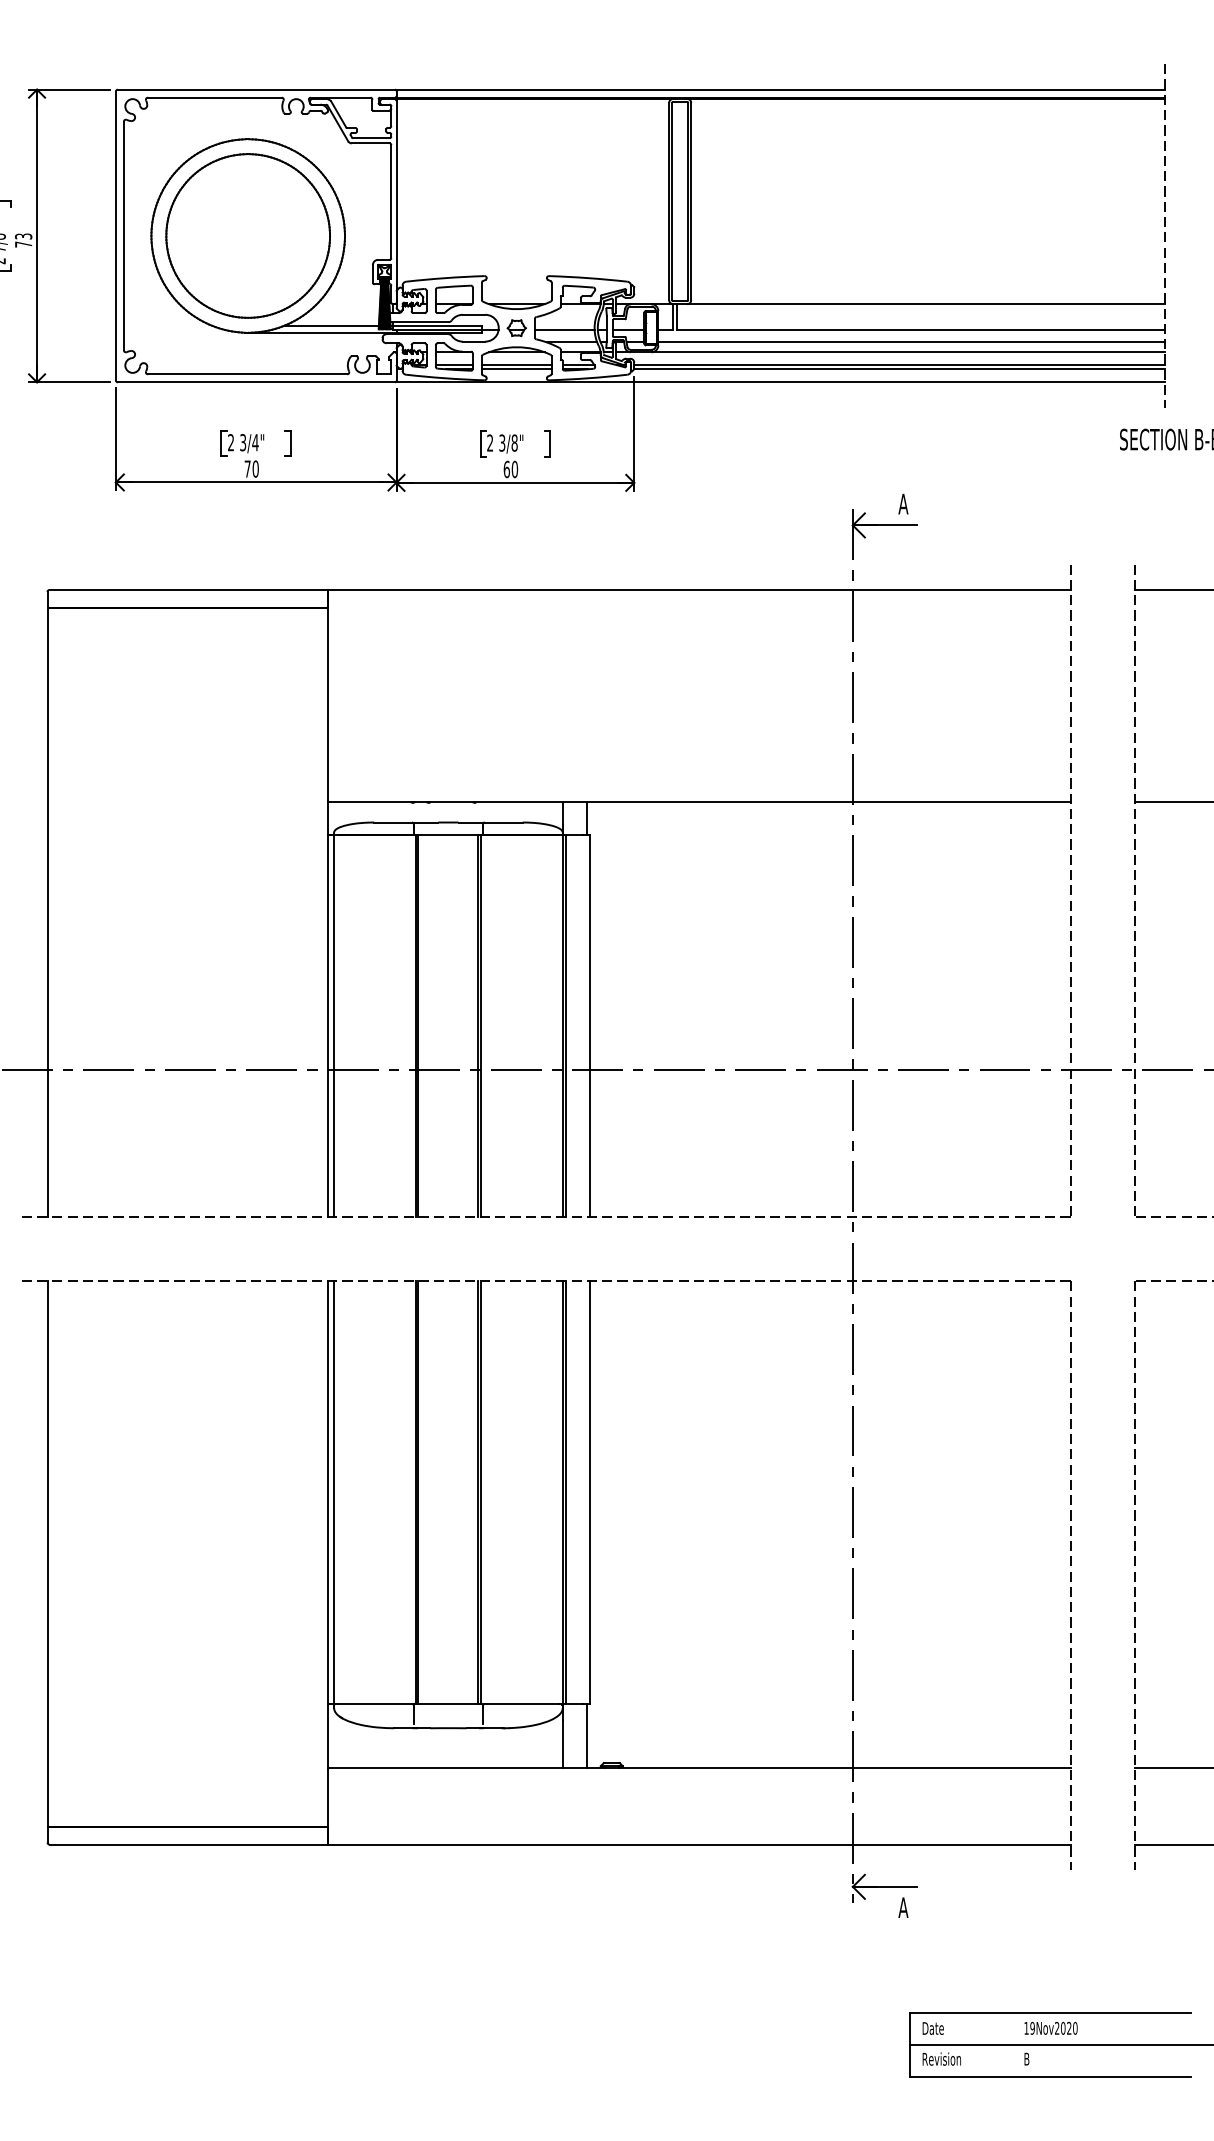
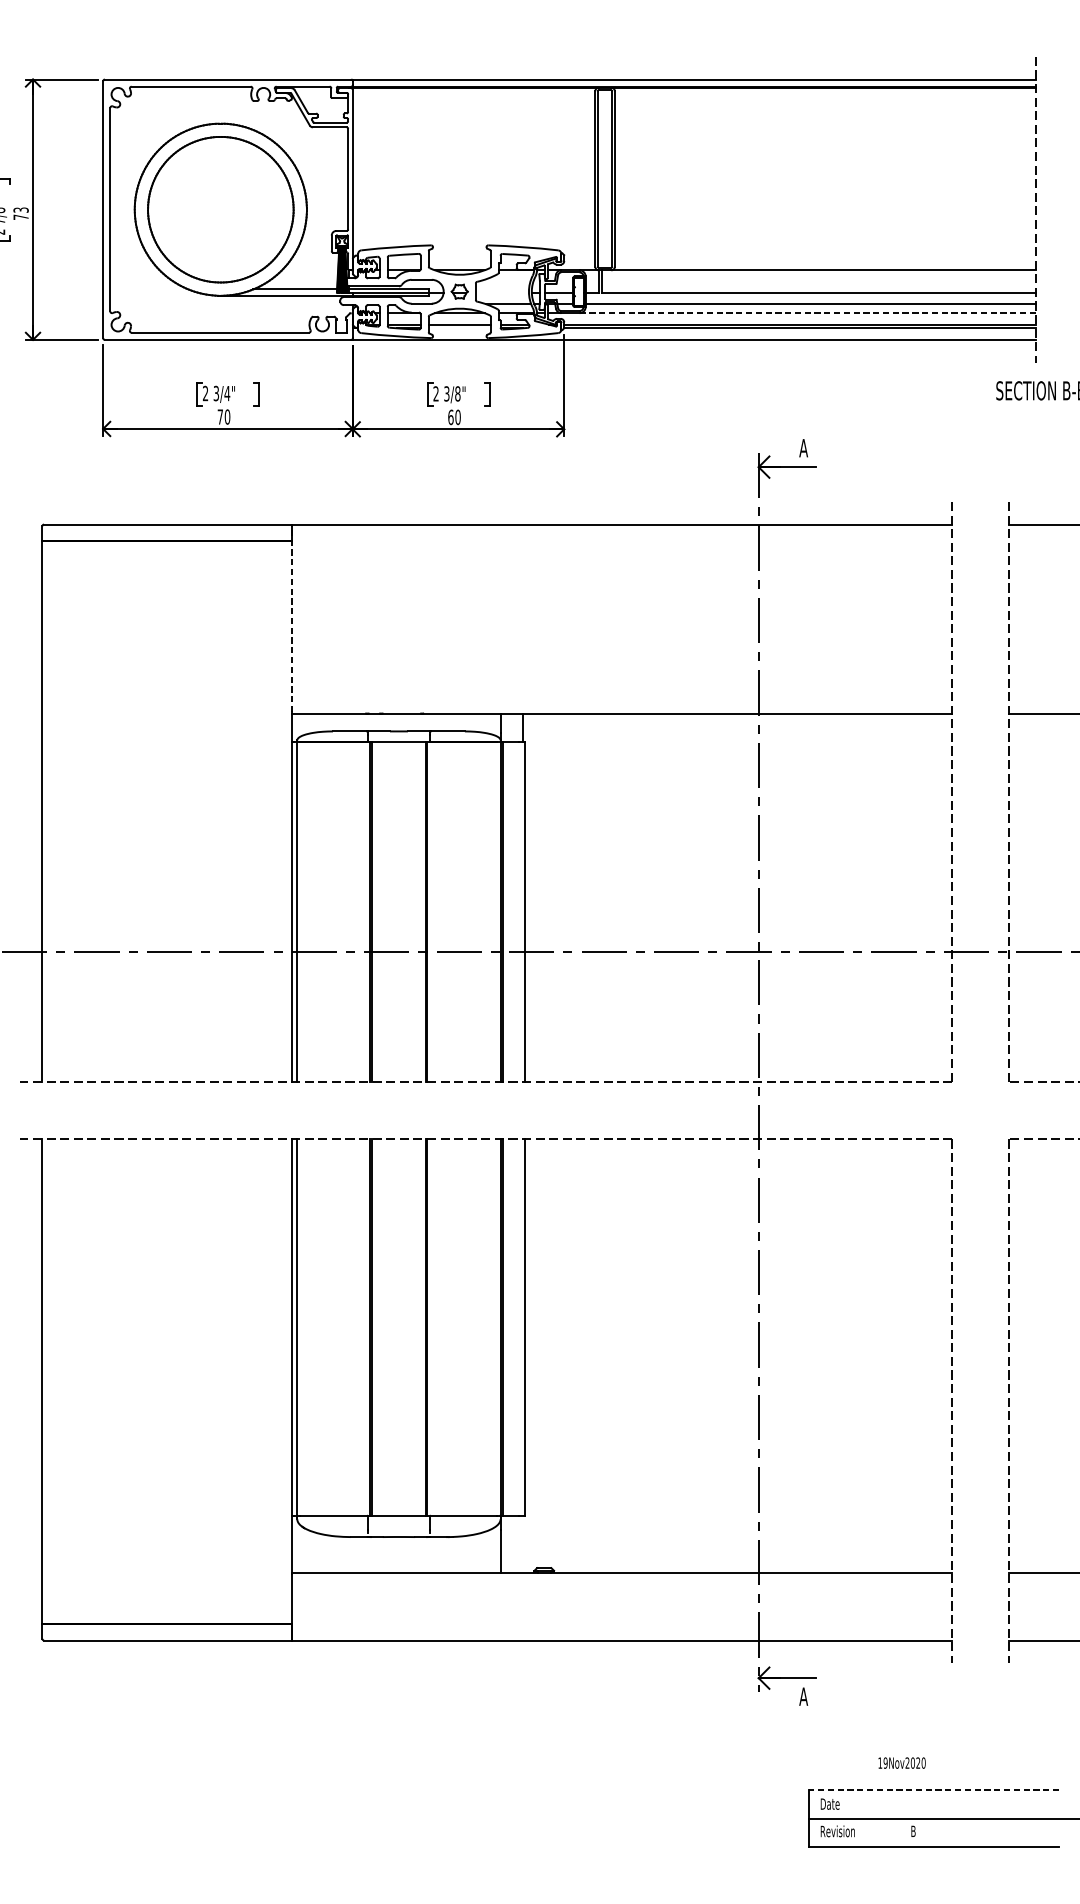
line: (564, 330) -> (502, 293), removed
line: (908, 352) -> (808, 313), solid -> dashed
line: (516, 369) -> (459, 328), removed
line: (328, 695) -> (292, 618), solid -> dashed
line: (587, 1736) -> (522, 1544), removed
line: (1049, 2012) -> (933, 1789), solid -> dashed
text: (1050, 2027) -> (901, 1762), moved

